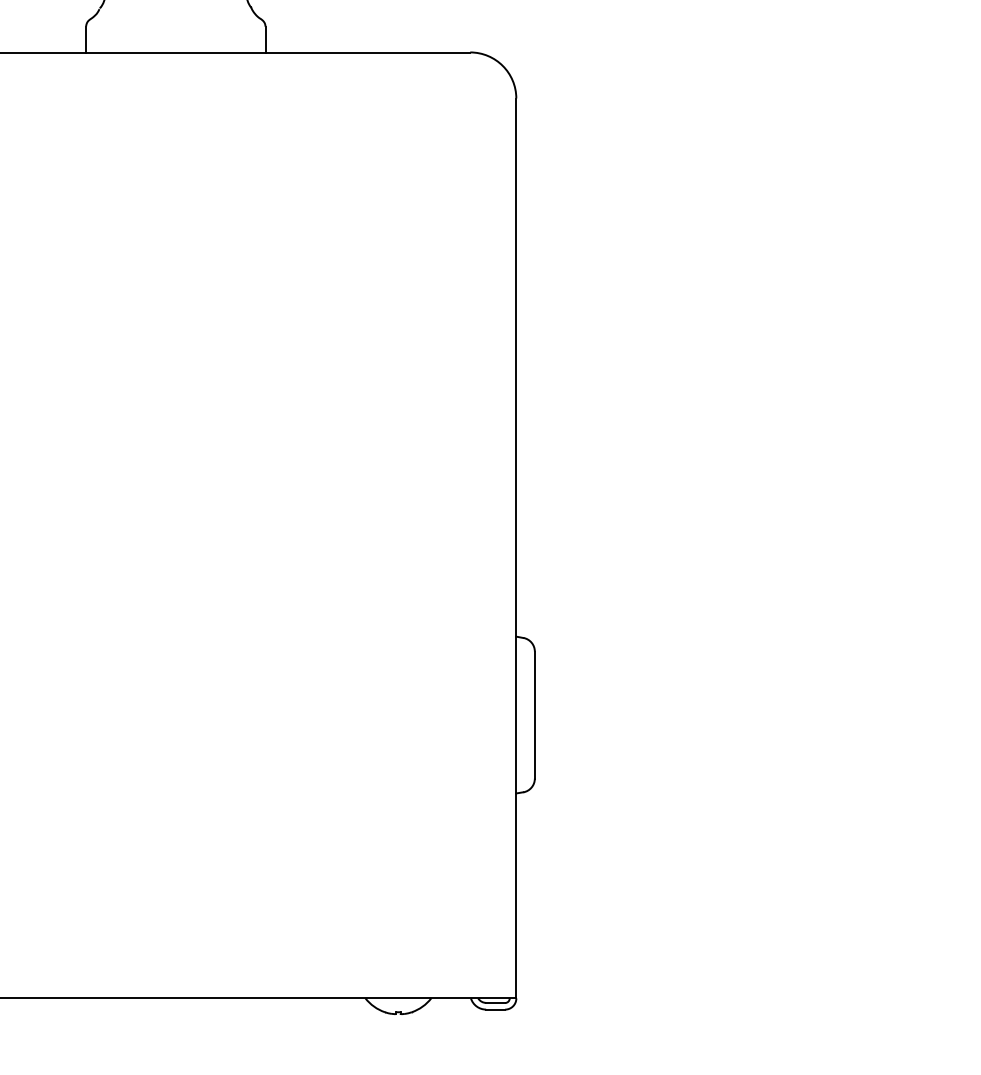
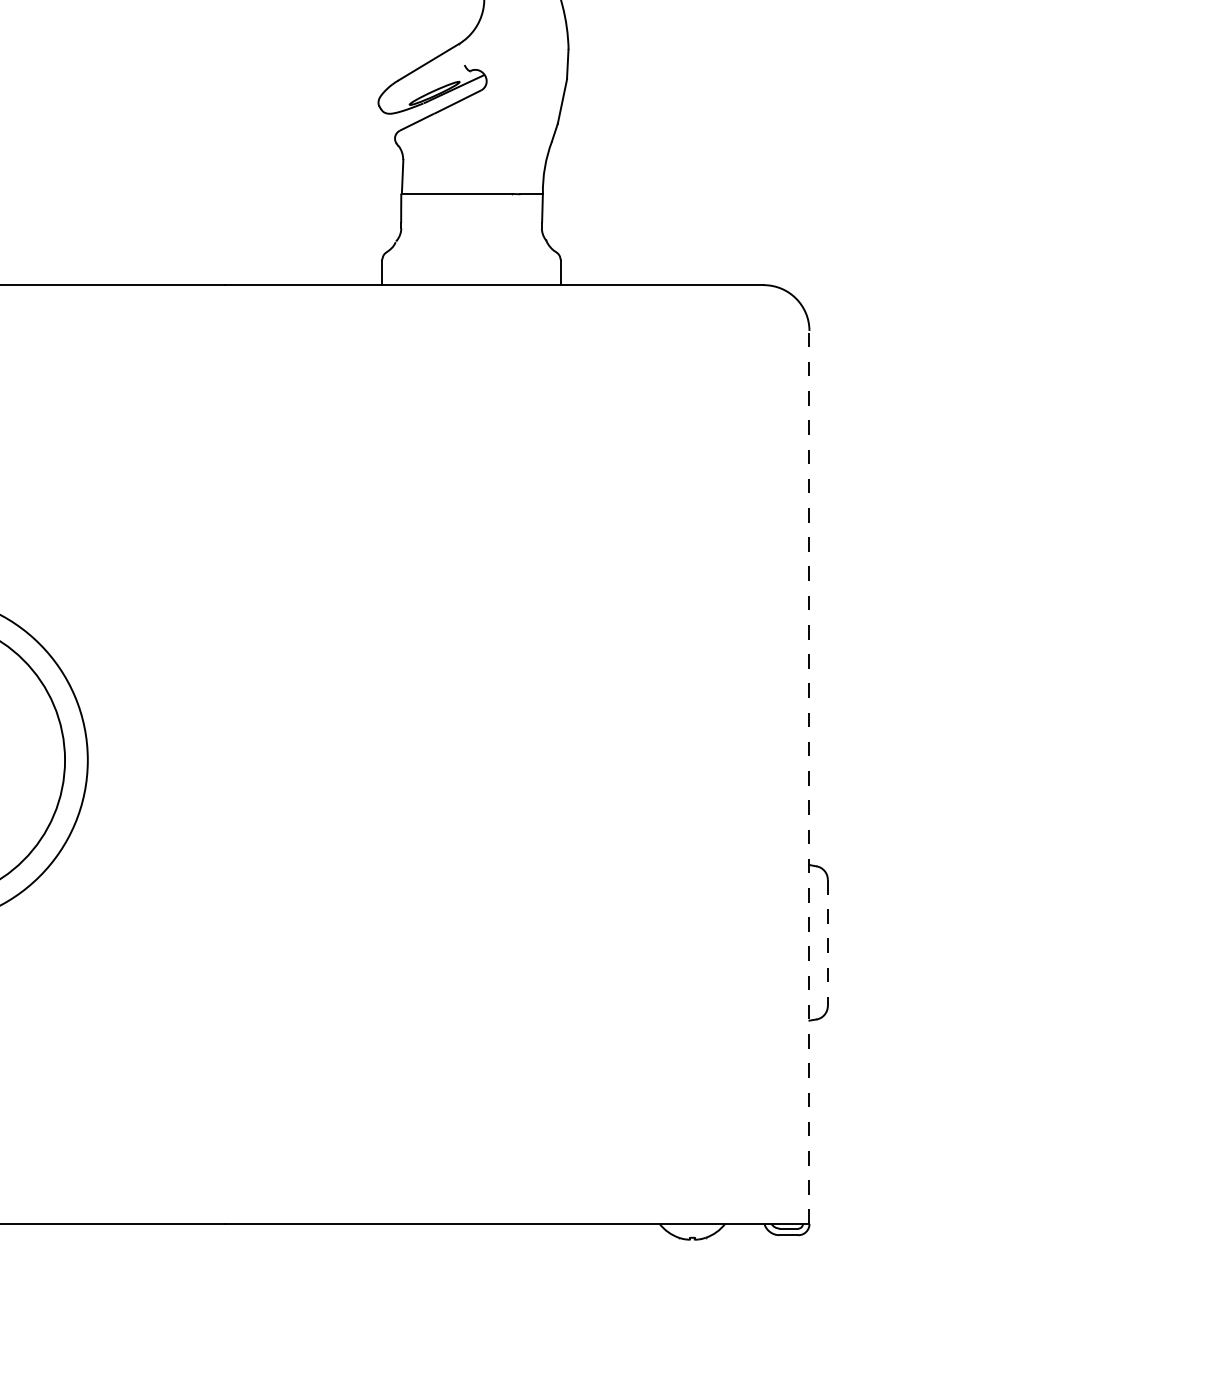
line: (516, 548) -> (809, 777), solid -> dashed
line: (534, 714) -> (827, 942), solid -> dashed

